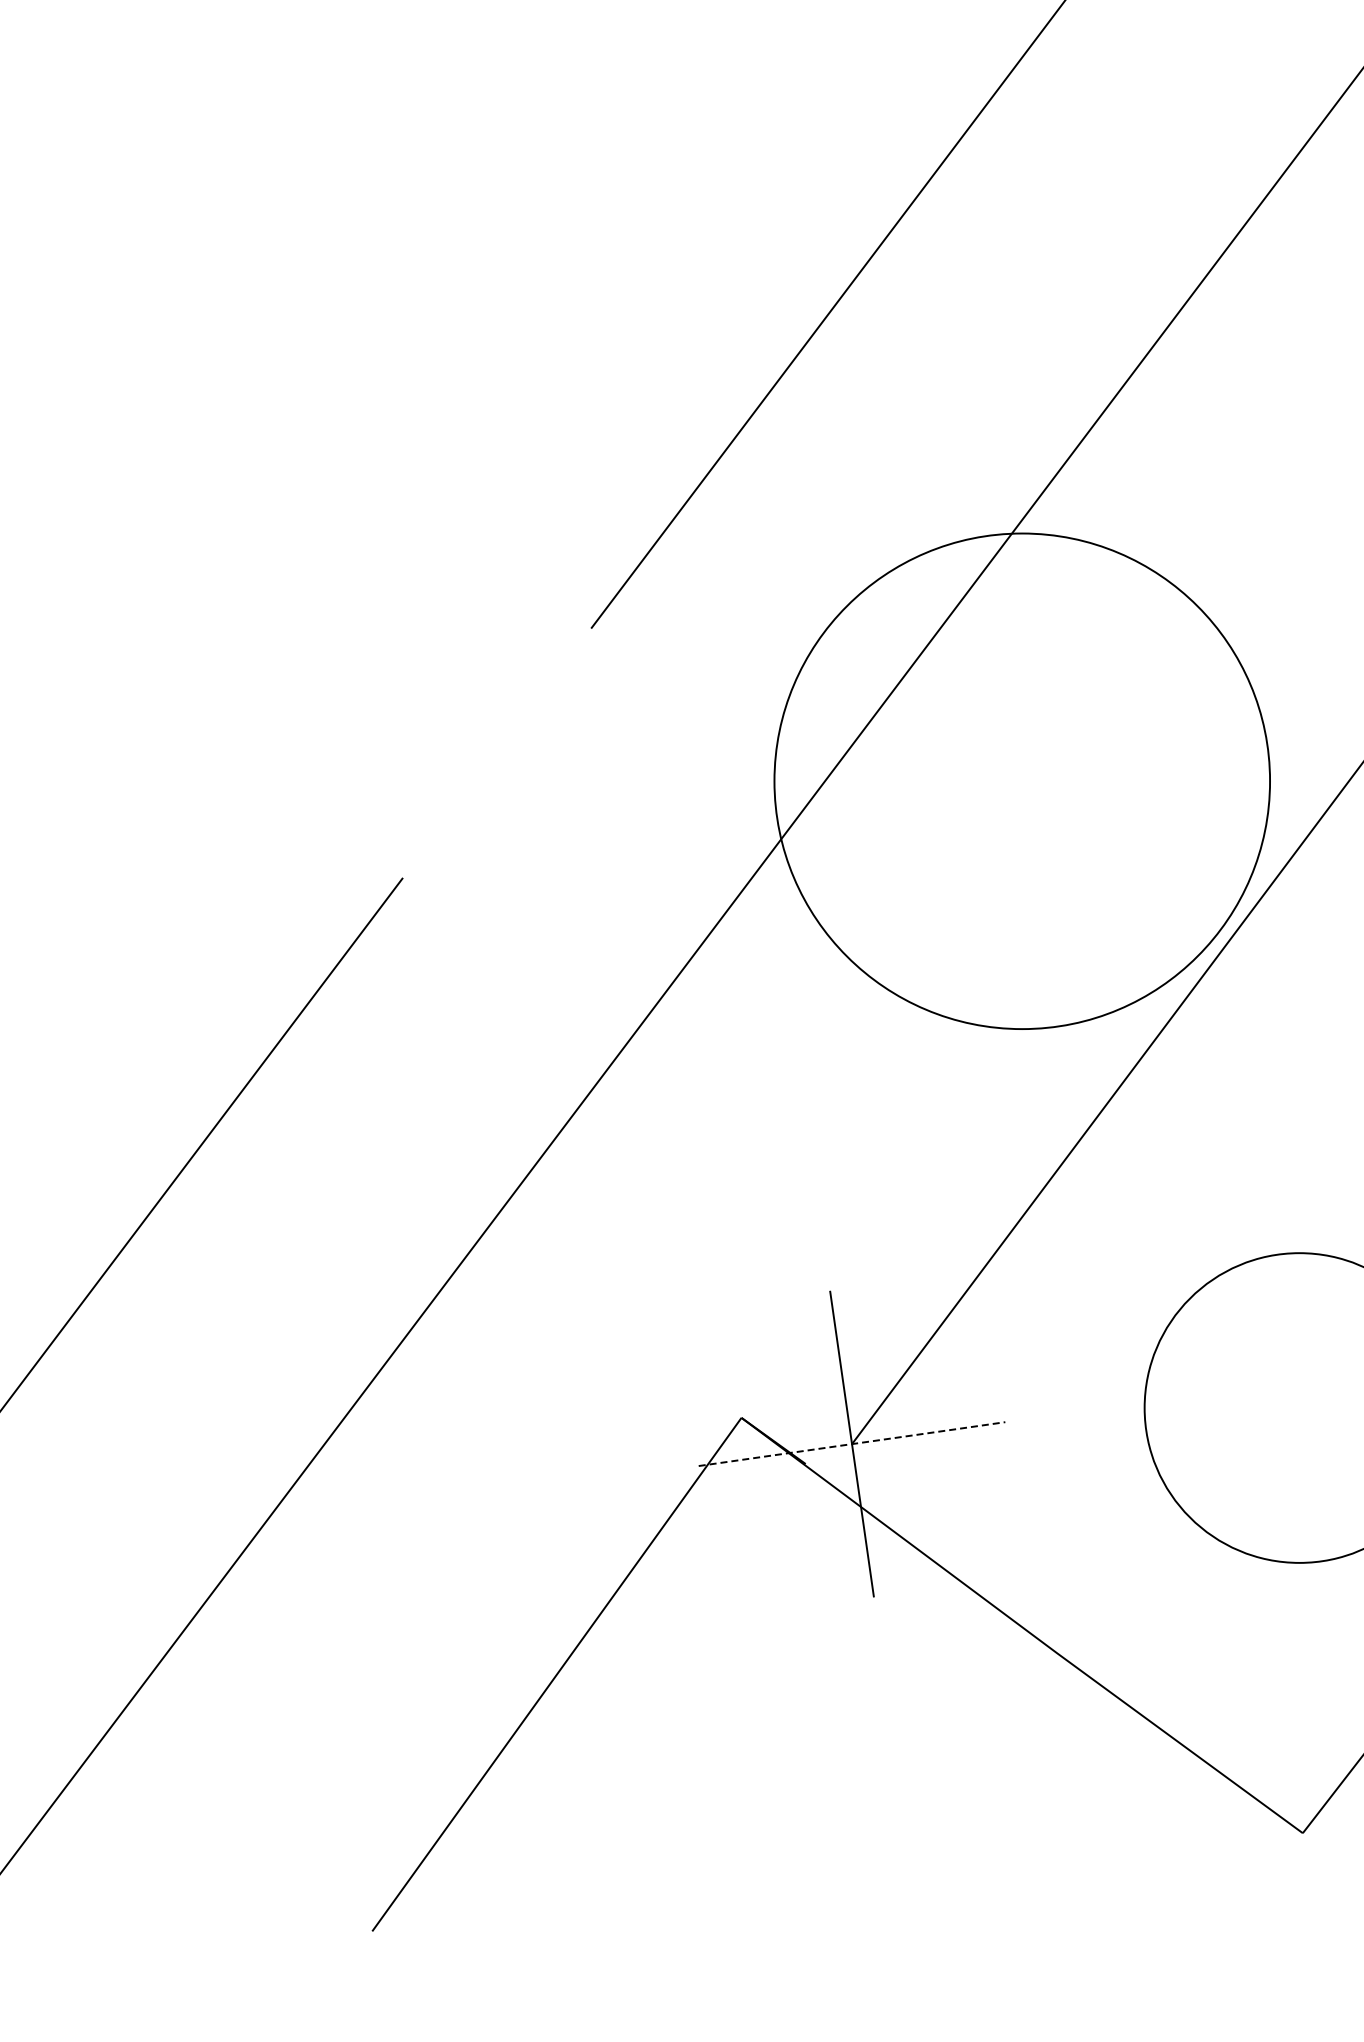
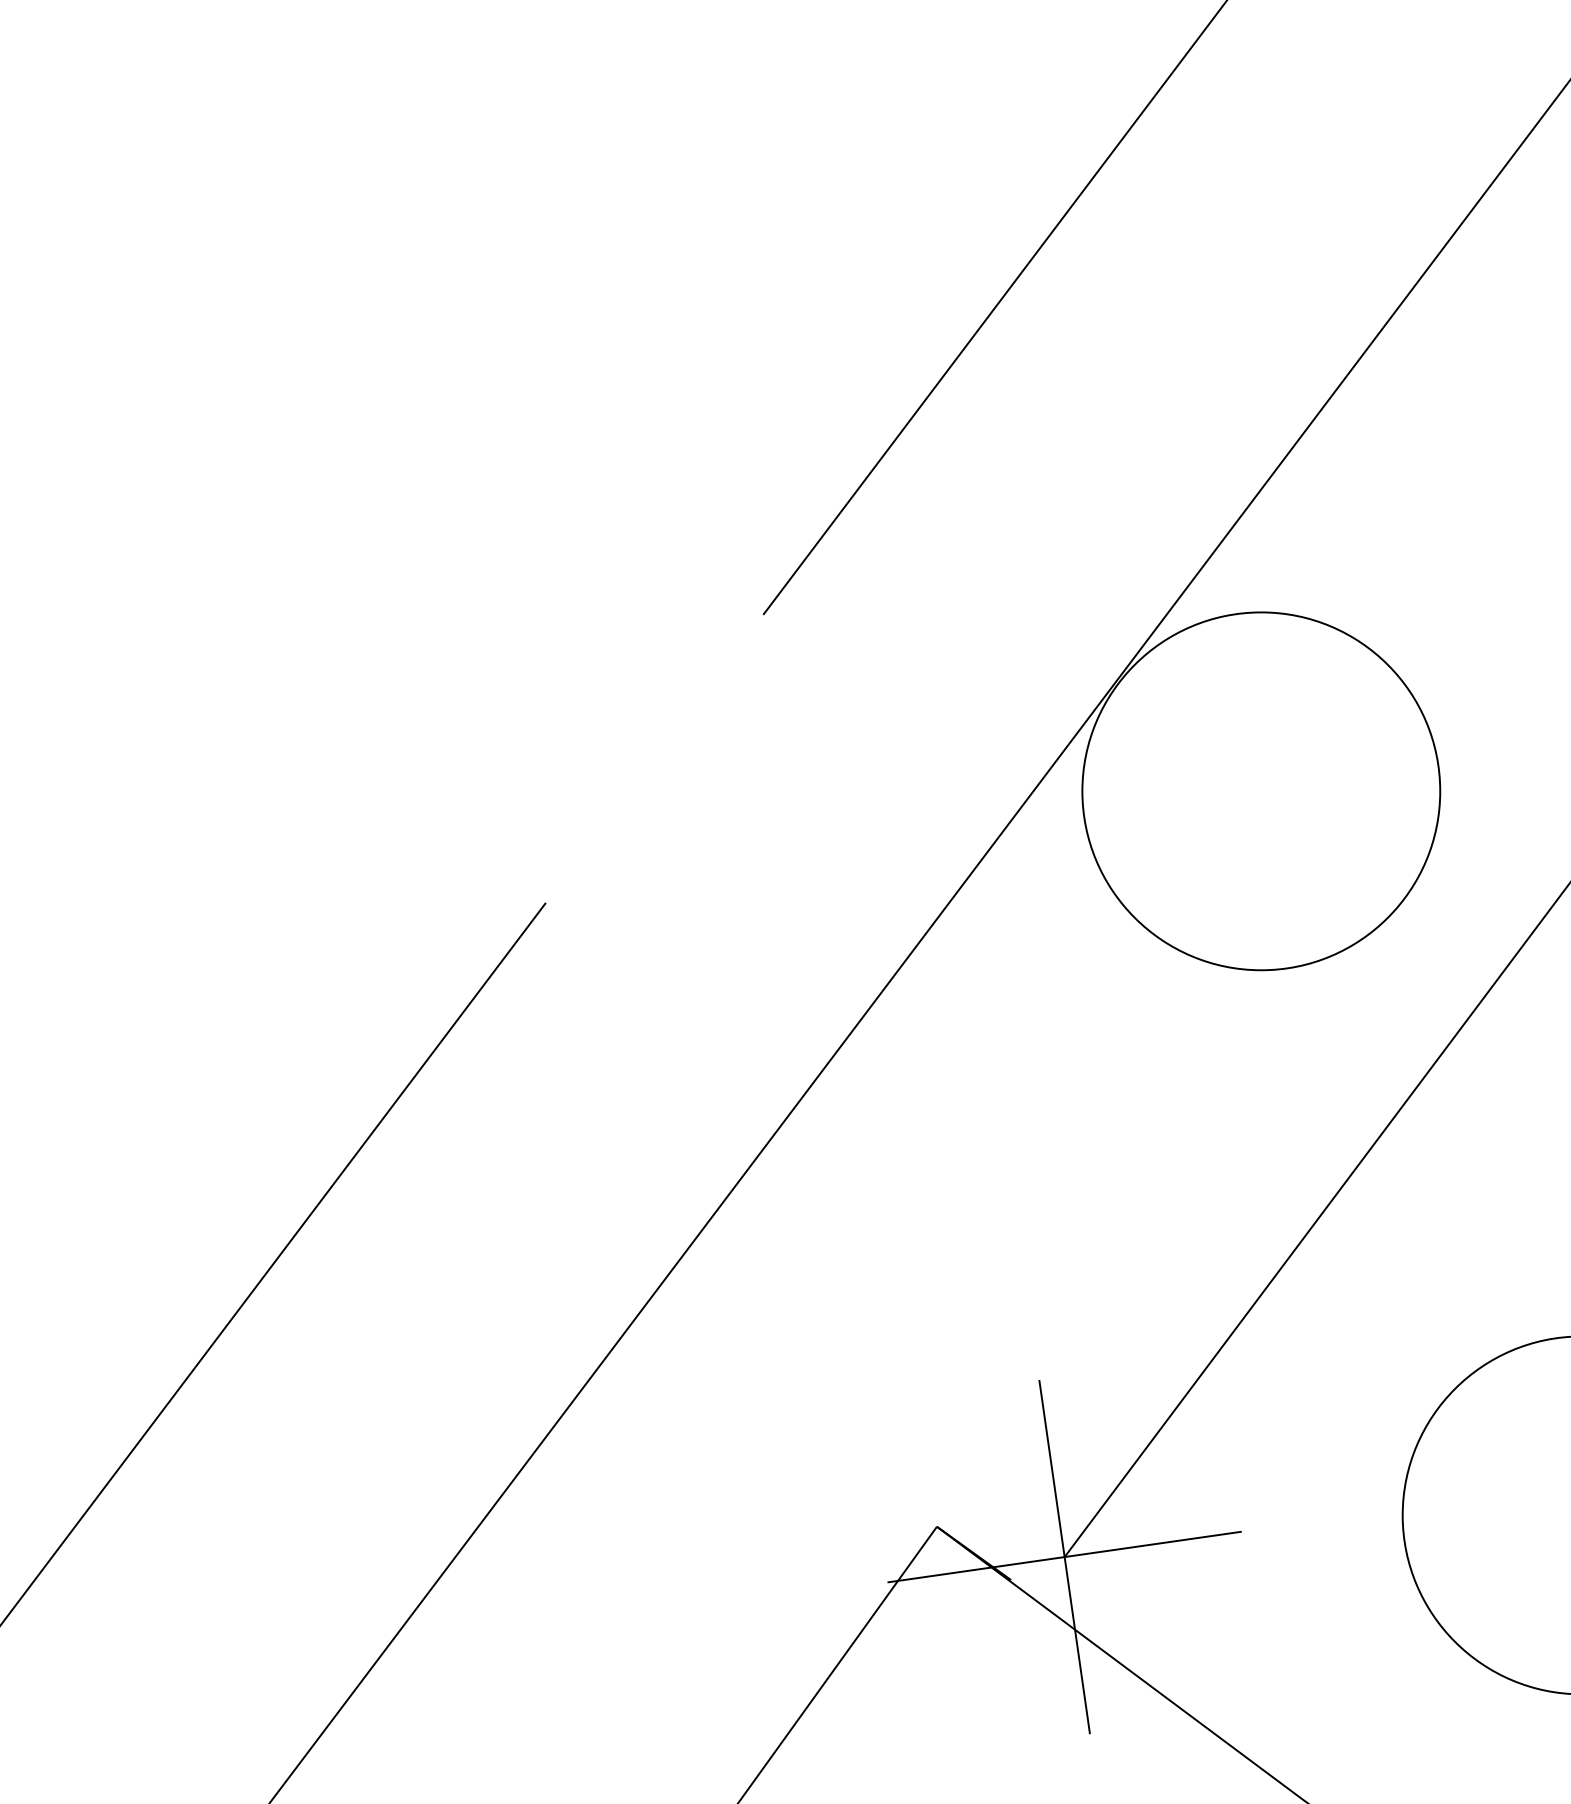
circle: (1022, 781) -> (1261, 791), size x0.62
line: (852, 1444) -> (1065, 1557), dashed -> solid

